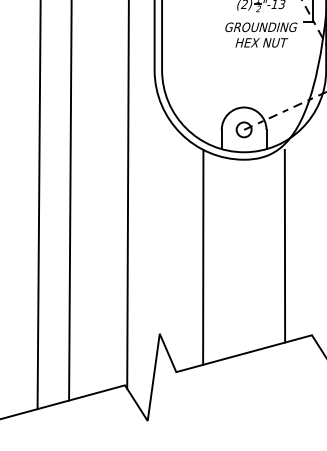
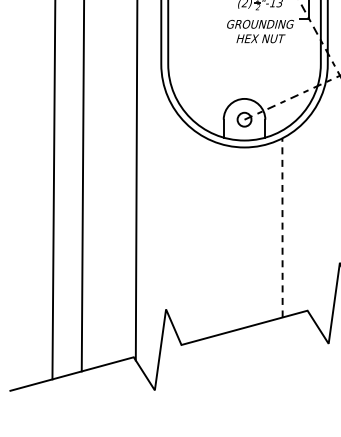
line: (284, 245) -> (282, 227), solid -> dashed
line: (203, 257) -> (206, 238), removed

